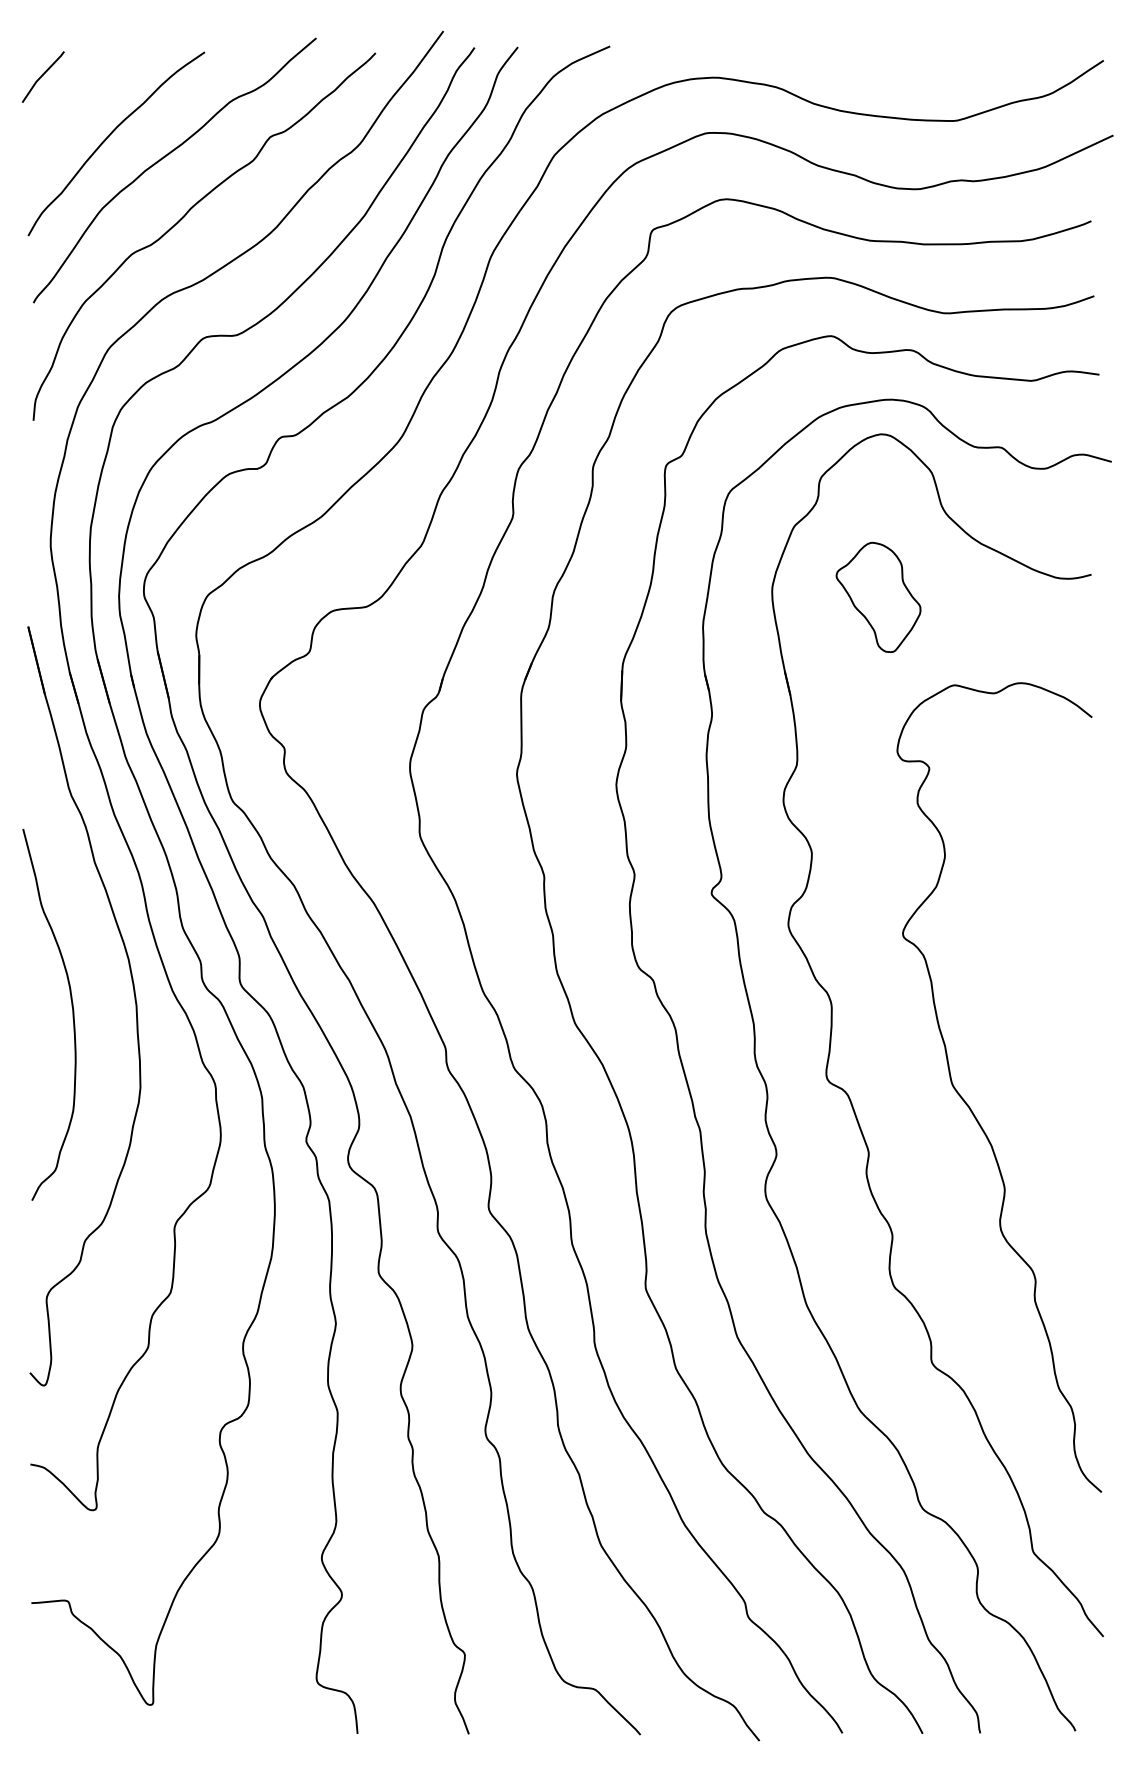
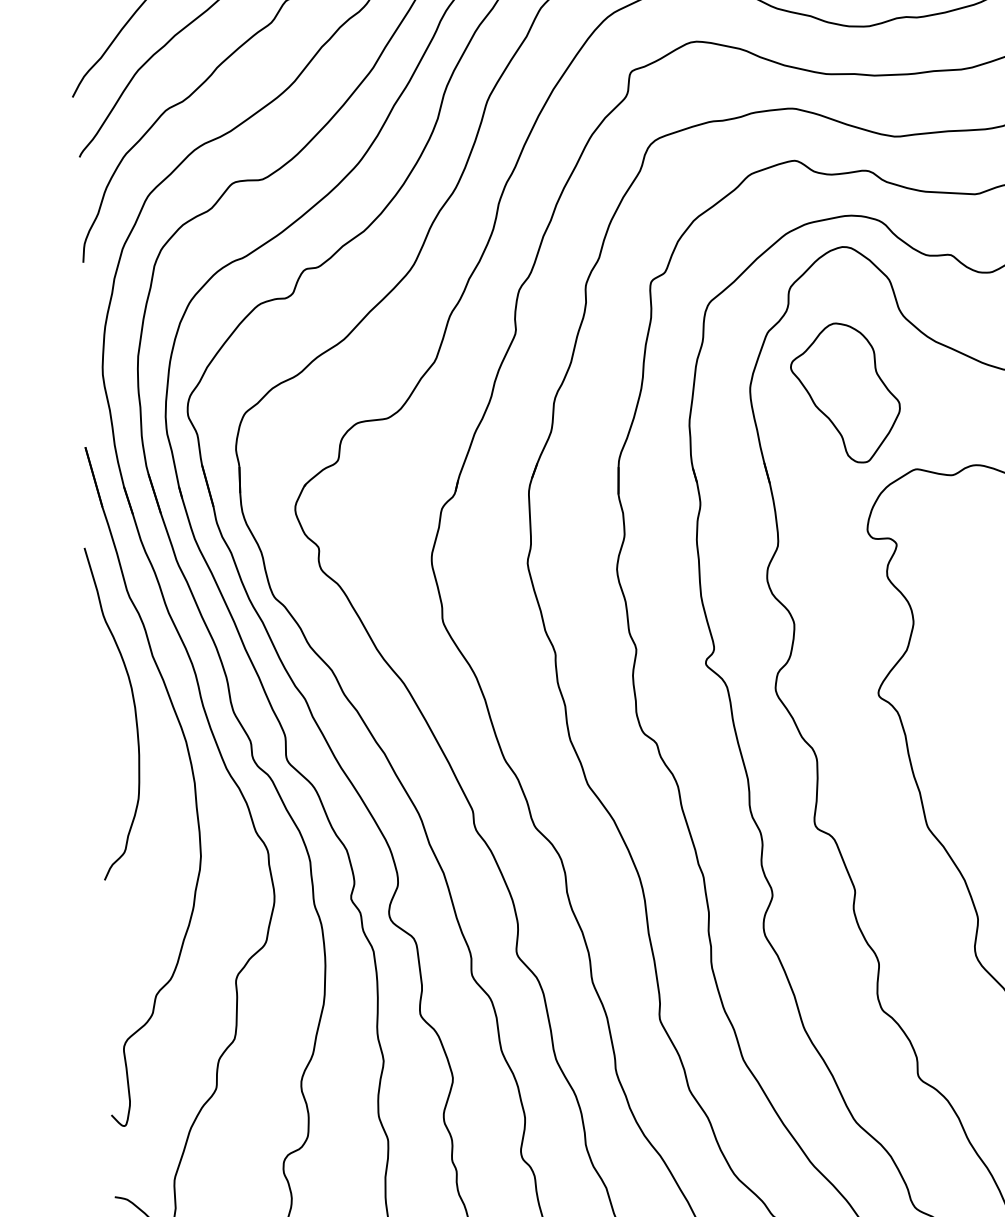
part: (878, 597) -> (845, 393), size x1.43
curve: (72, 1014) -> (134, 712), moved

